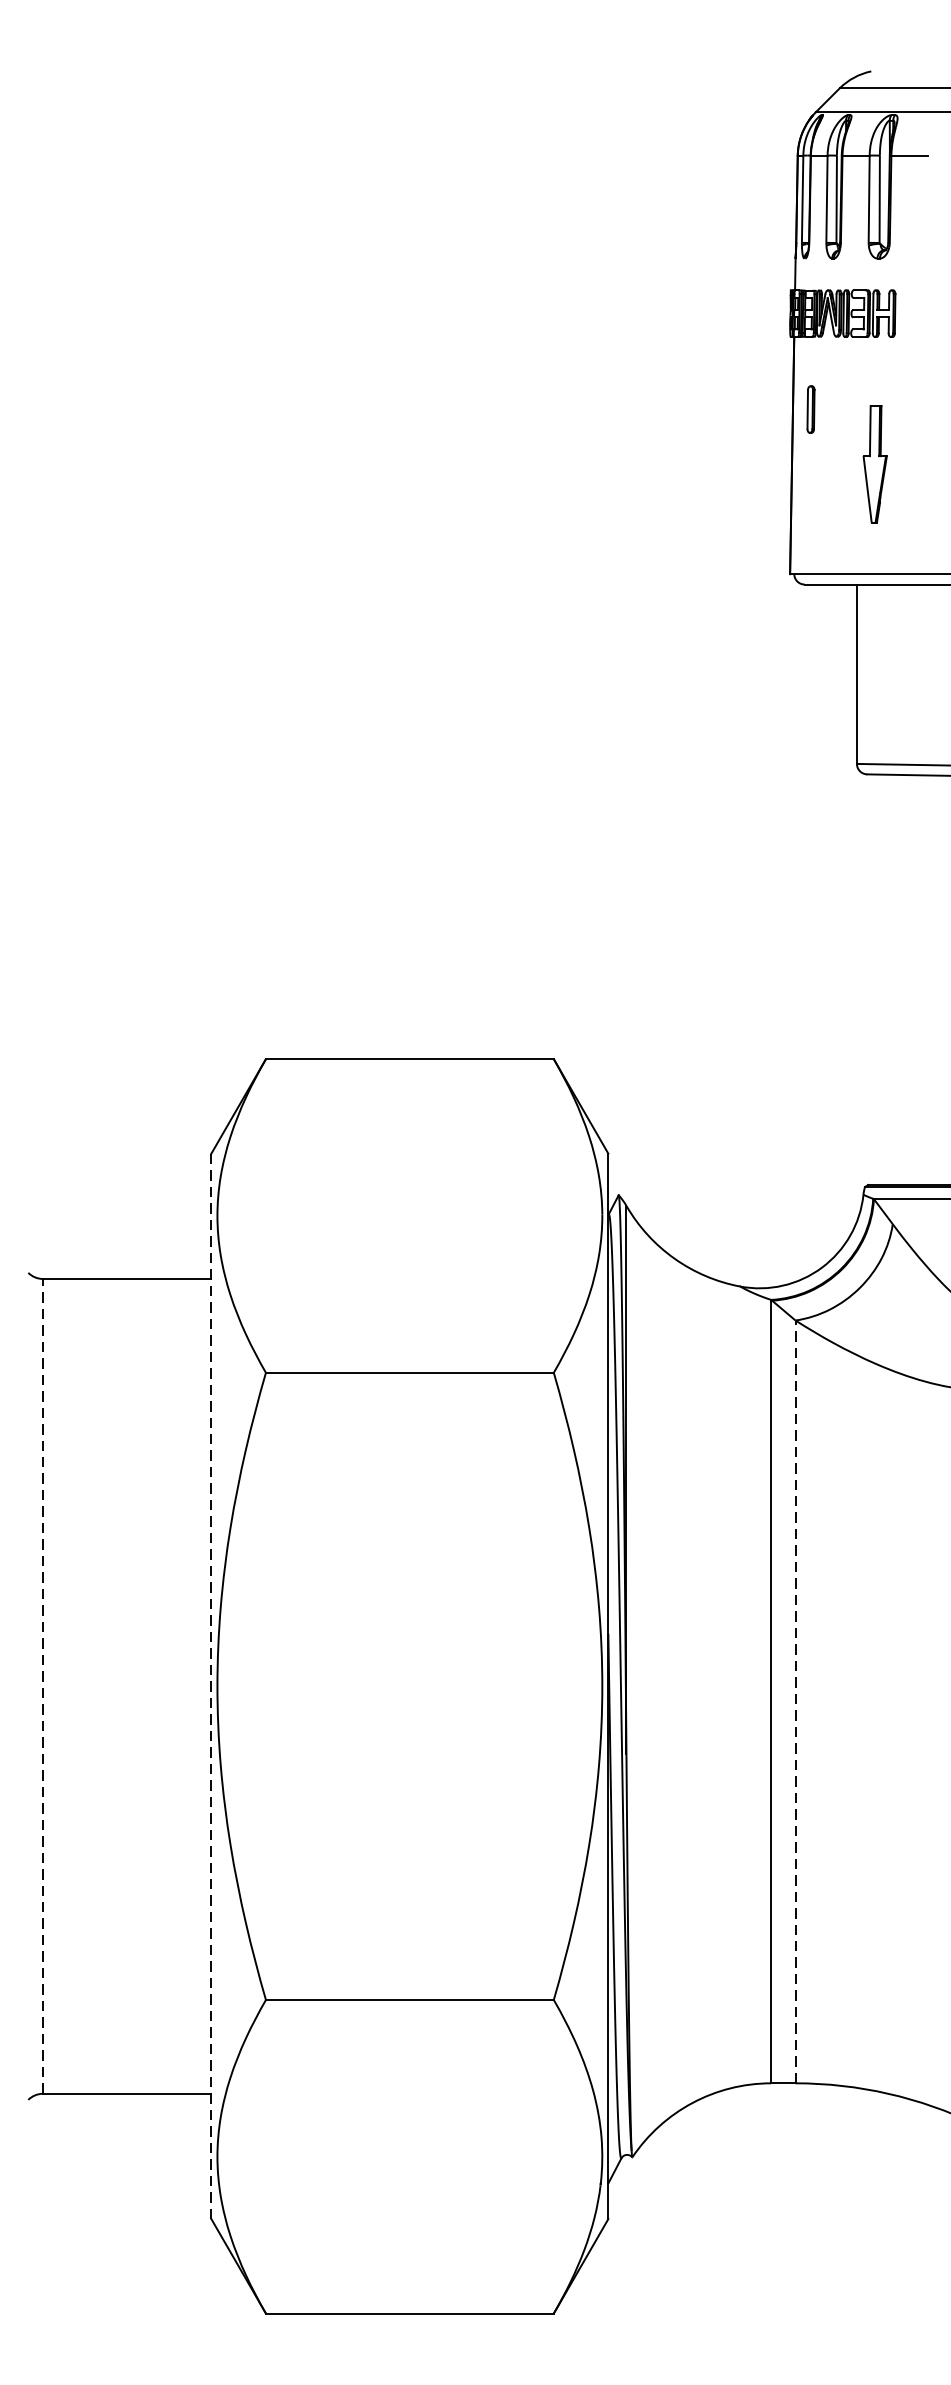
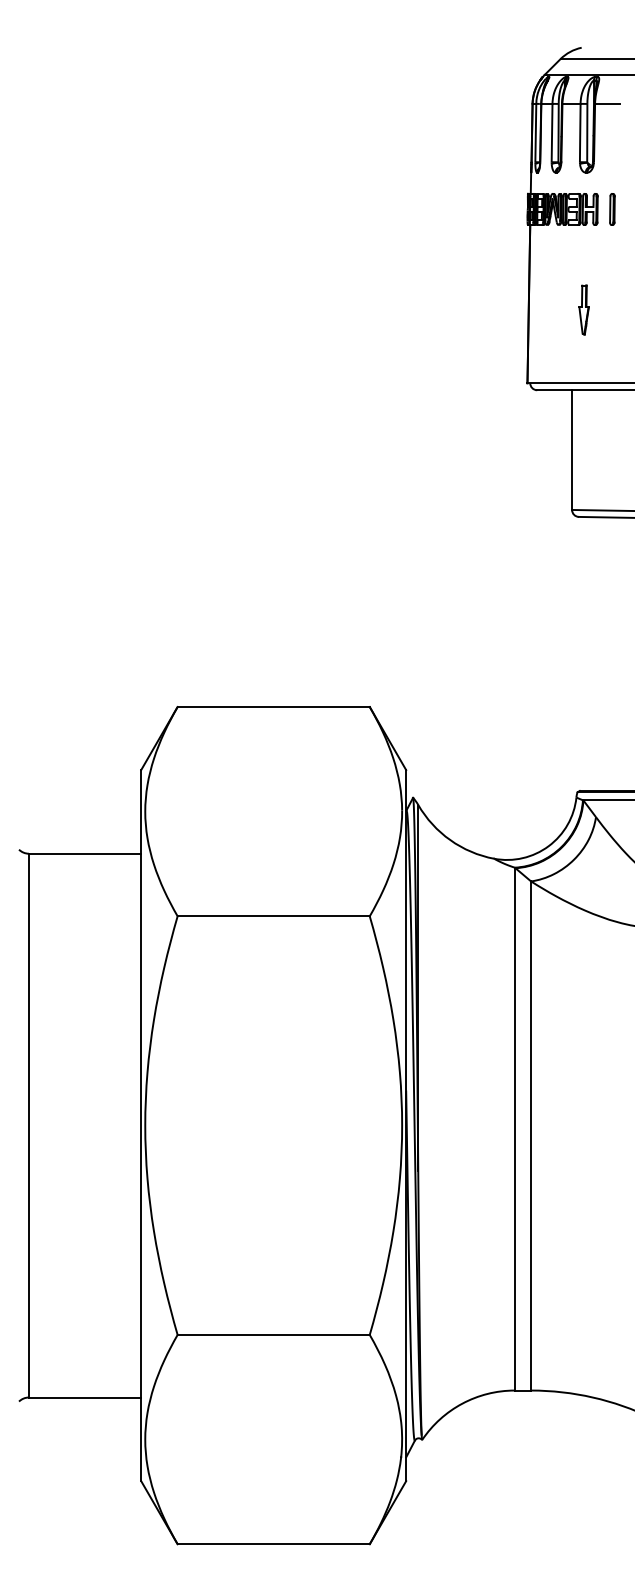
part: (811, 409) -> (612, 209), moved
part: (874, 463) -> (583, 309), size x0.62
line: (42, 1686) -> (28, 1125), dashed -> solid
line: (211, 1686) -> (141, 1125), dashed -> solid
line: (796, 1701) -> (531, 1135), dashed -> solid

